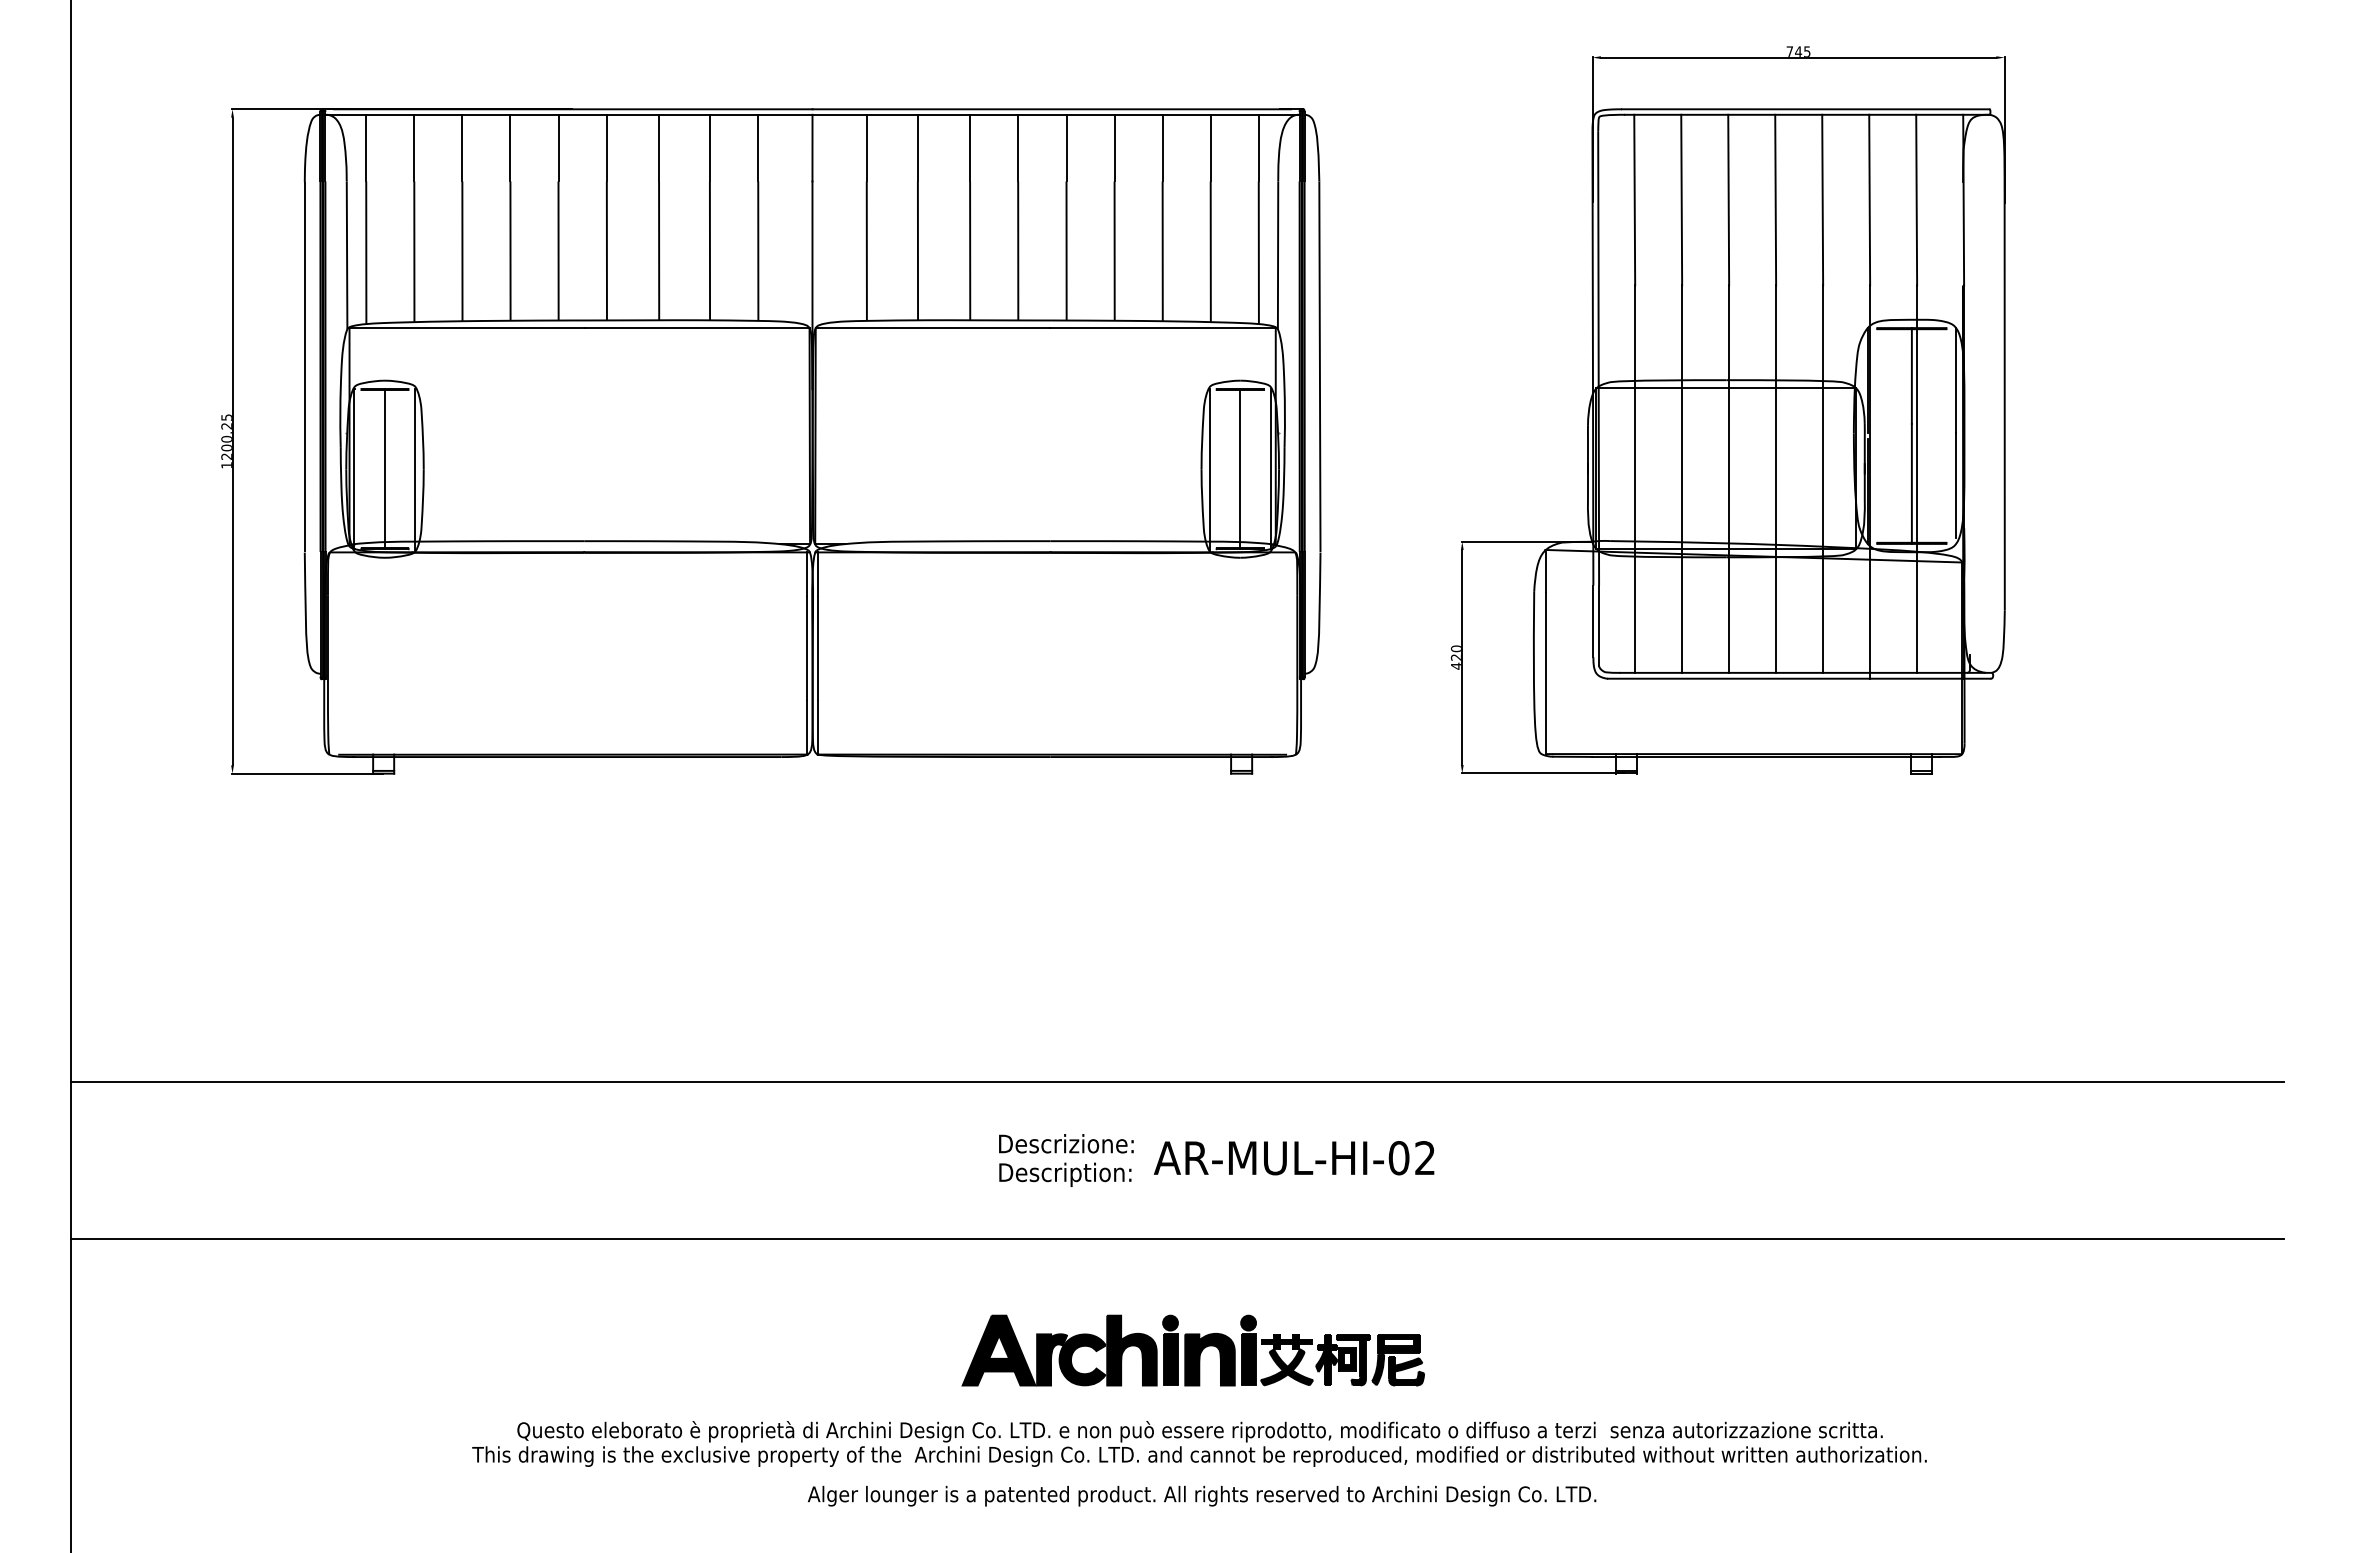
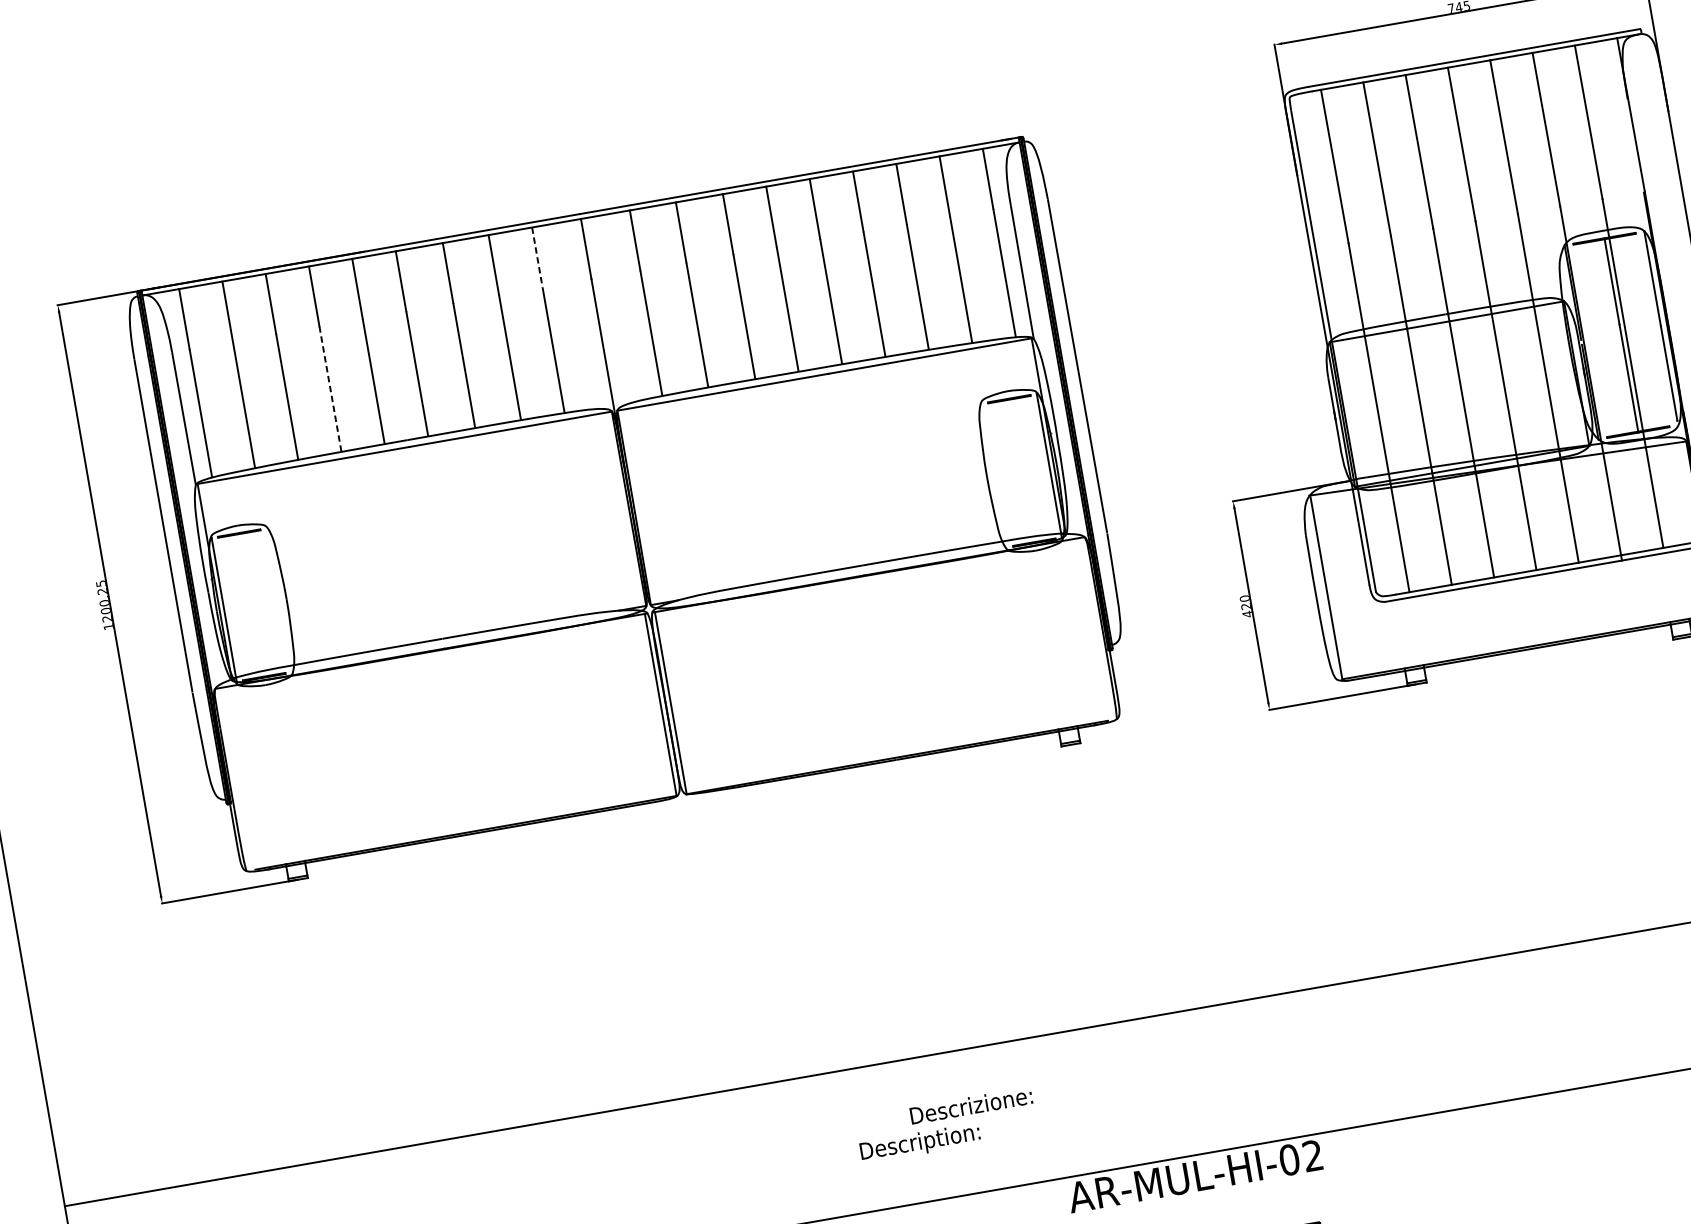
line: (758, 148) -> (537, 257), solid -> dashed
line: (510, 251) -> (330, 389), solid -> dashed
line: (385, 468) -> (252, 604), removed
line: (415, 468) -> (279, 599), removed
line: (1209, 468) -> (994, 475), removed
line: (1240, 468) -> (1021, 470), removed
text: (1293, 1158) -> (1194, 1176), moved
text: (1065, 1174) -> (920, 1143), moved

